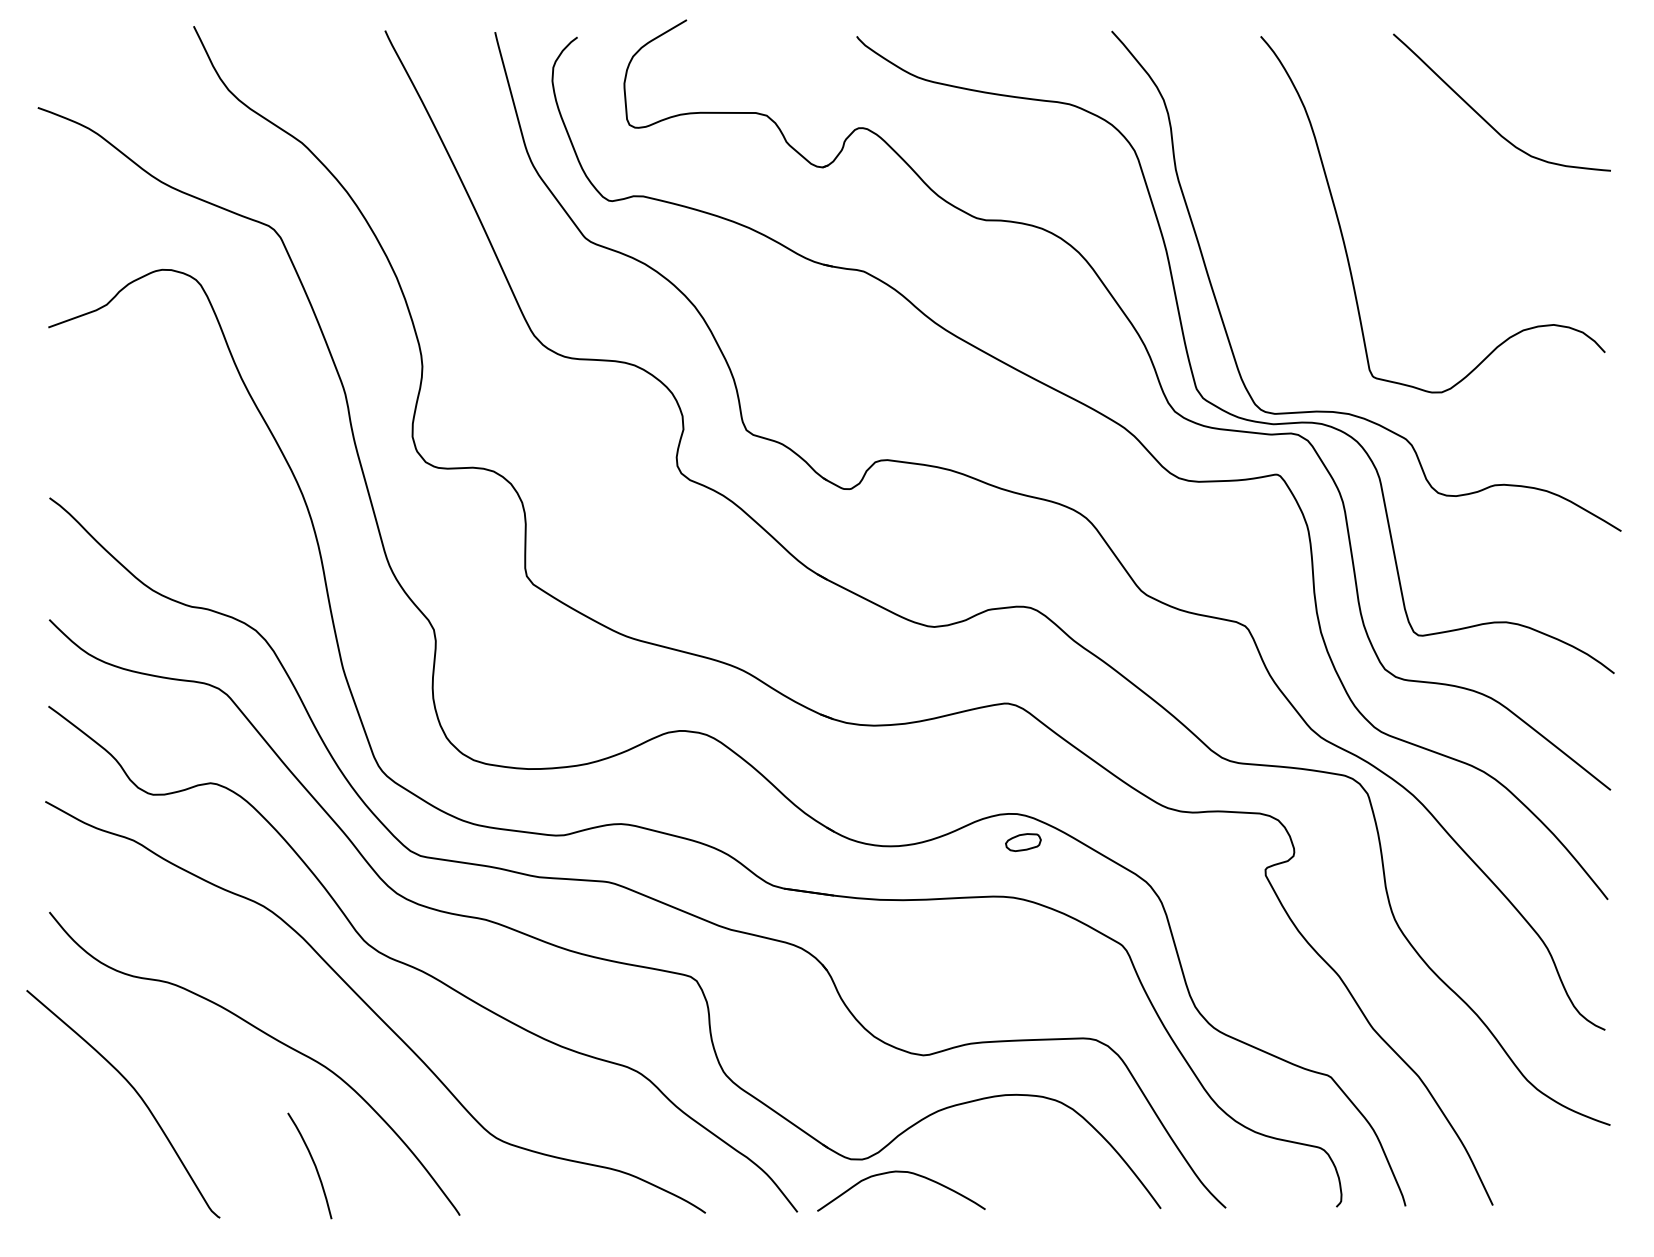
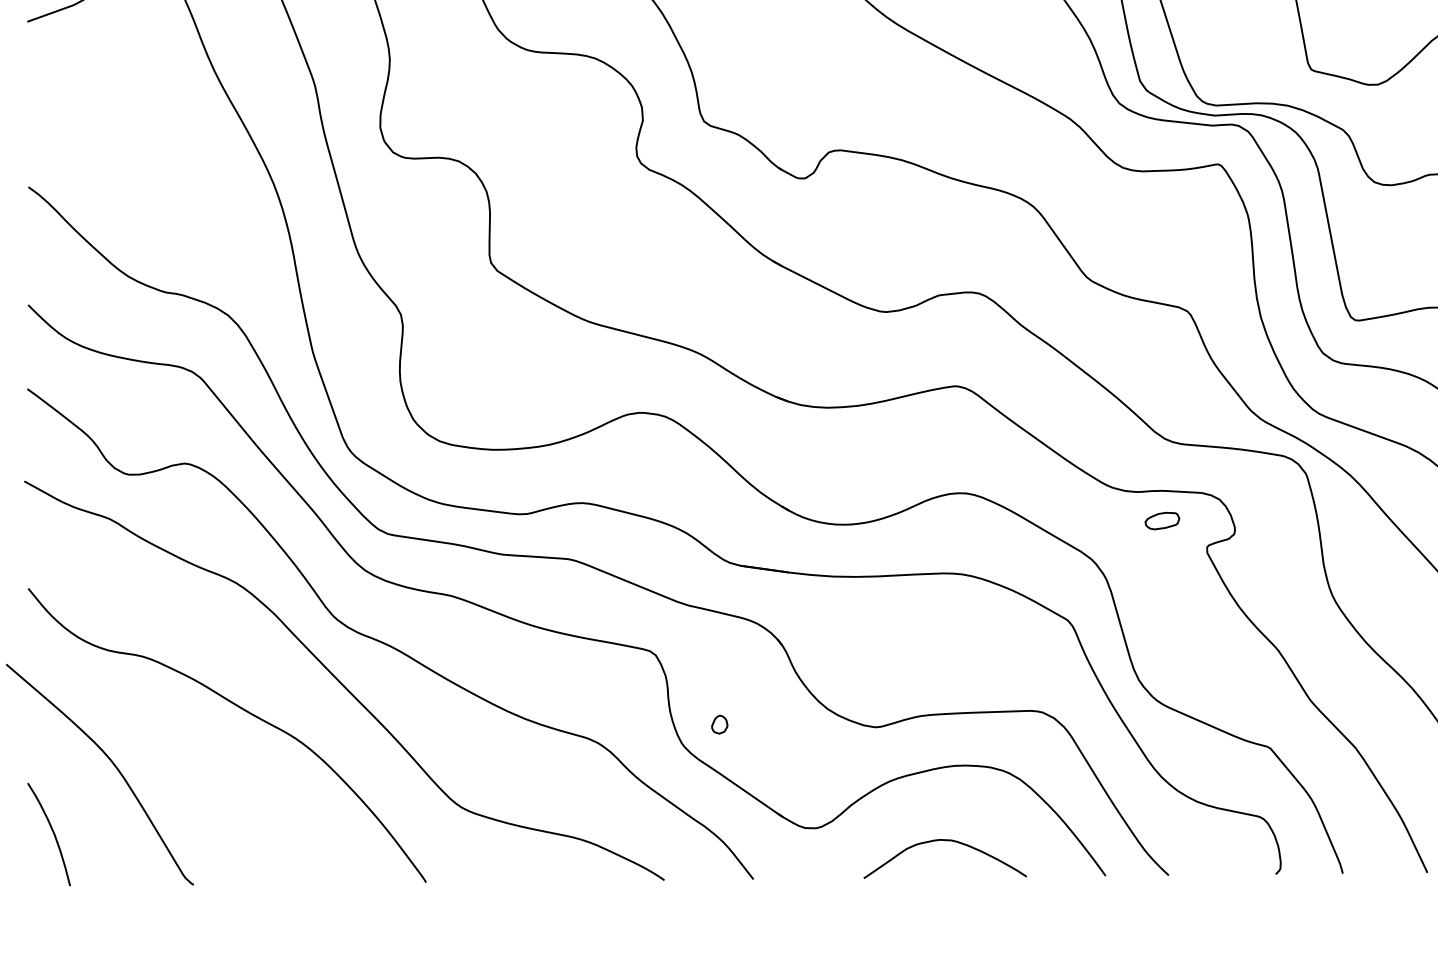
part: (1023, 842) -> (1162, 520), moved
part: (762, 1052) -> (719, 724), added
curve: (313, 1164) -> (52, 833), moved
curve: (901, 1172) -> (945, 840), moved

